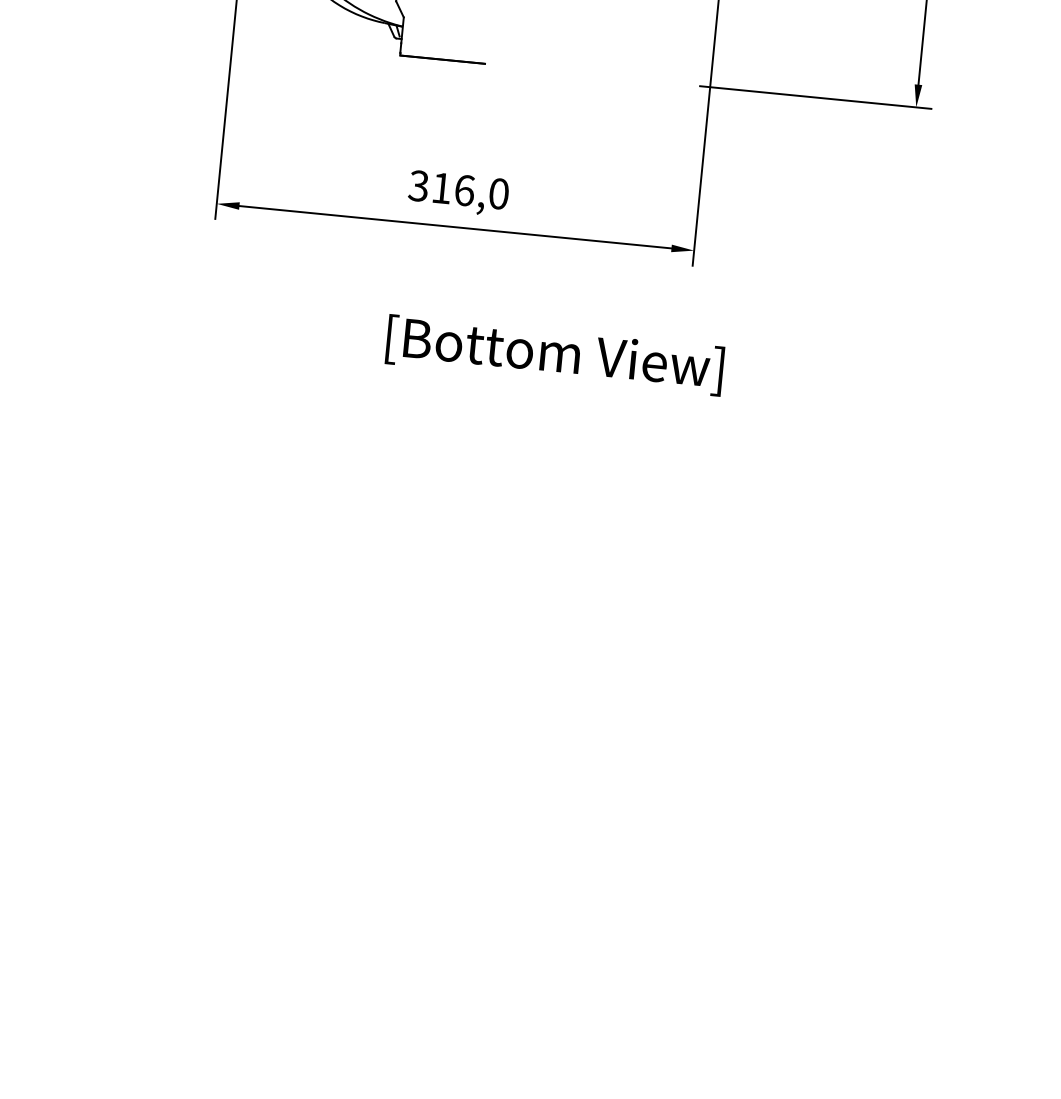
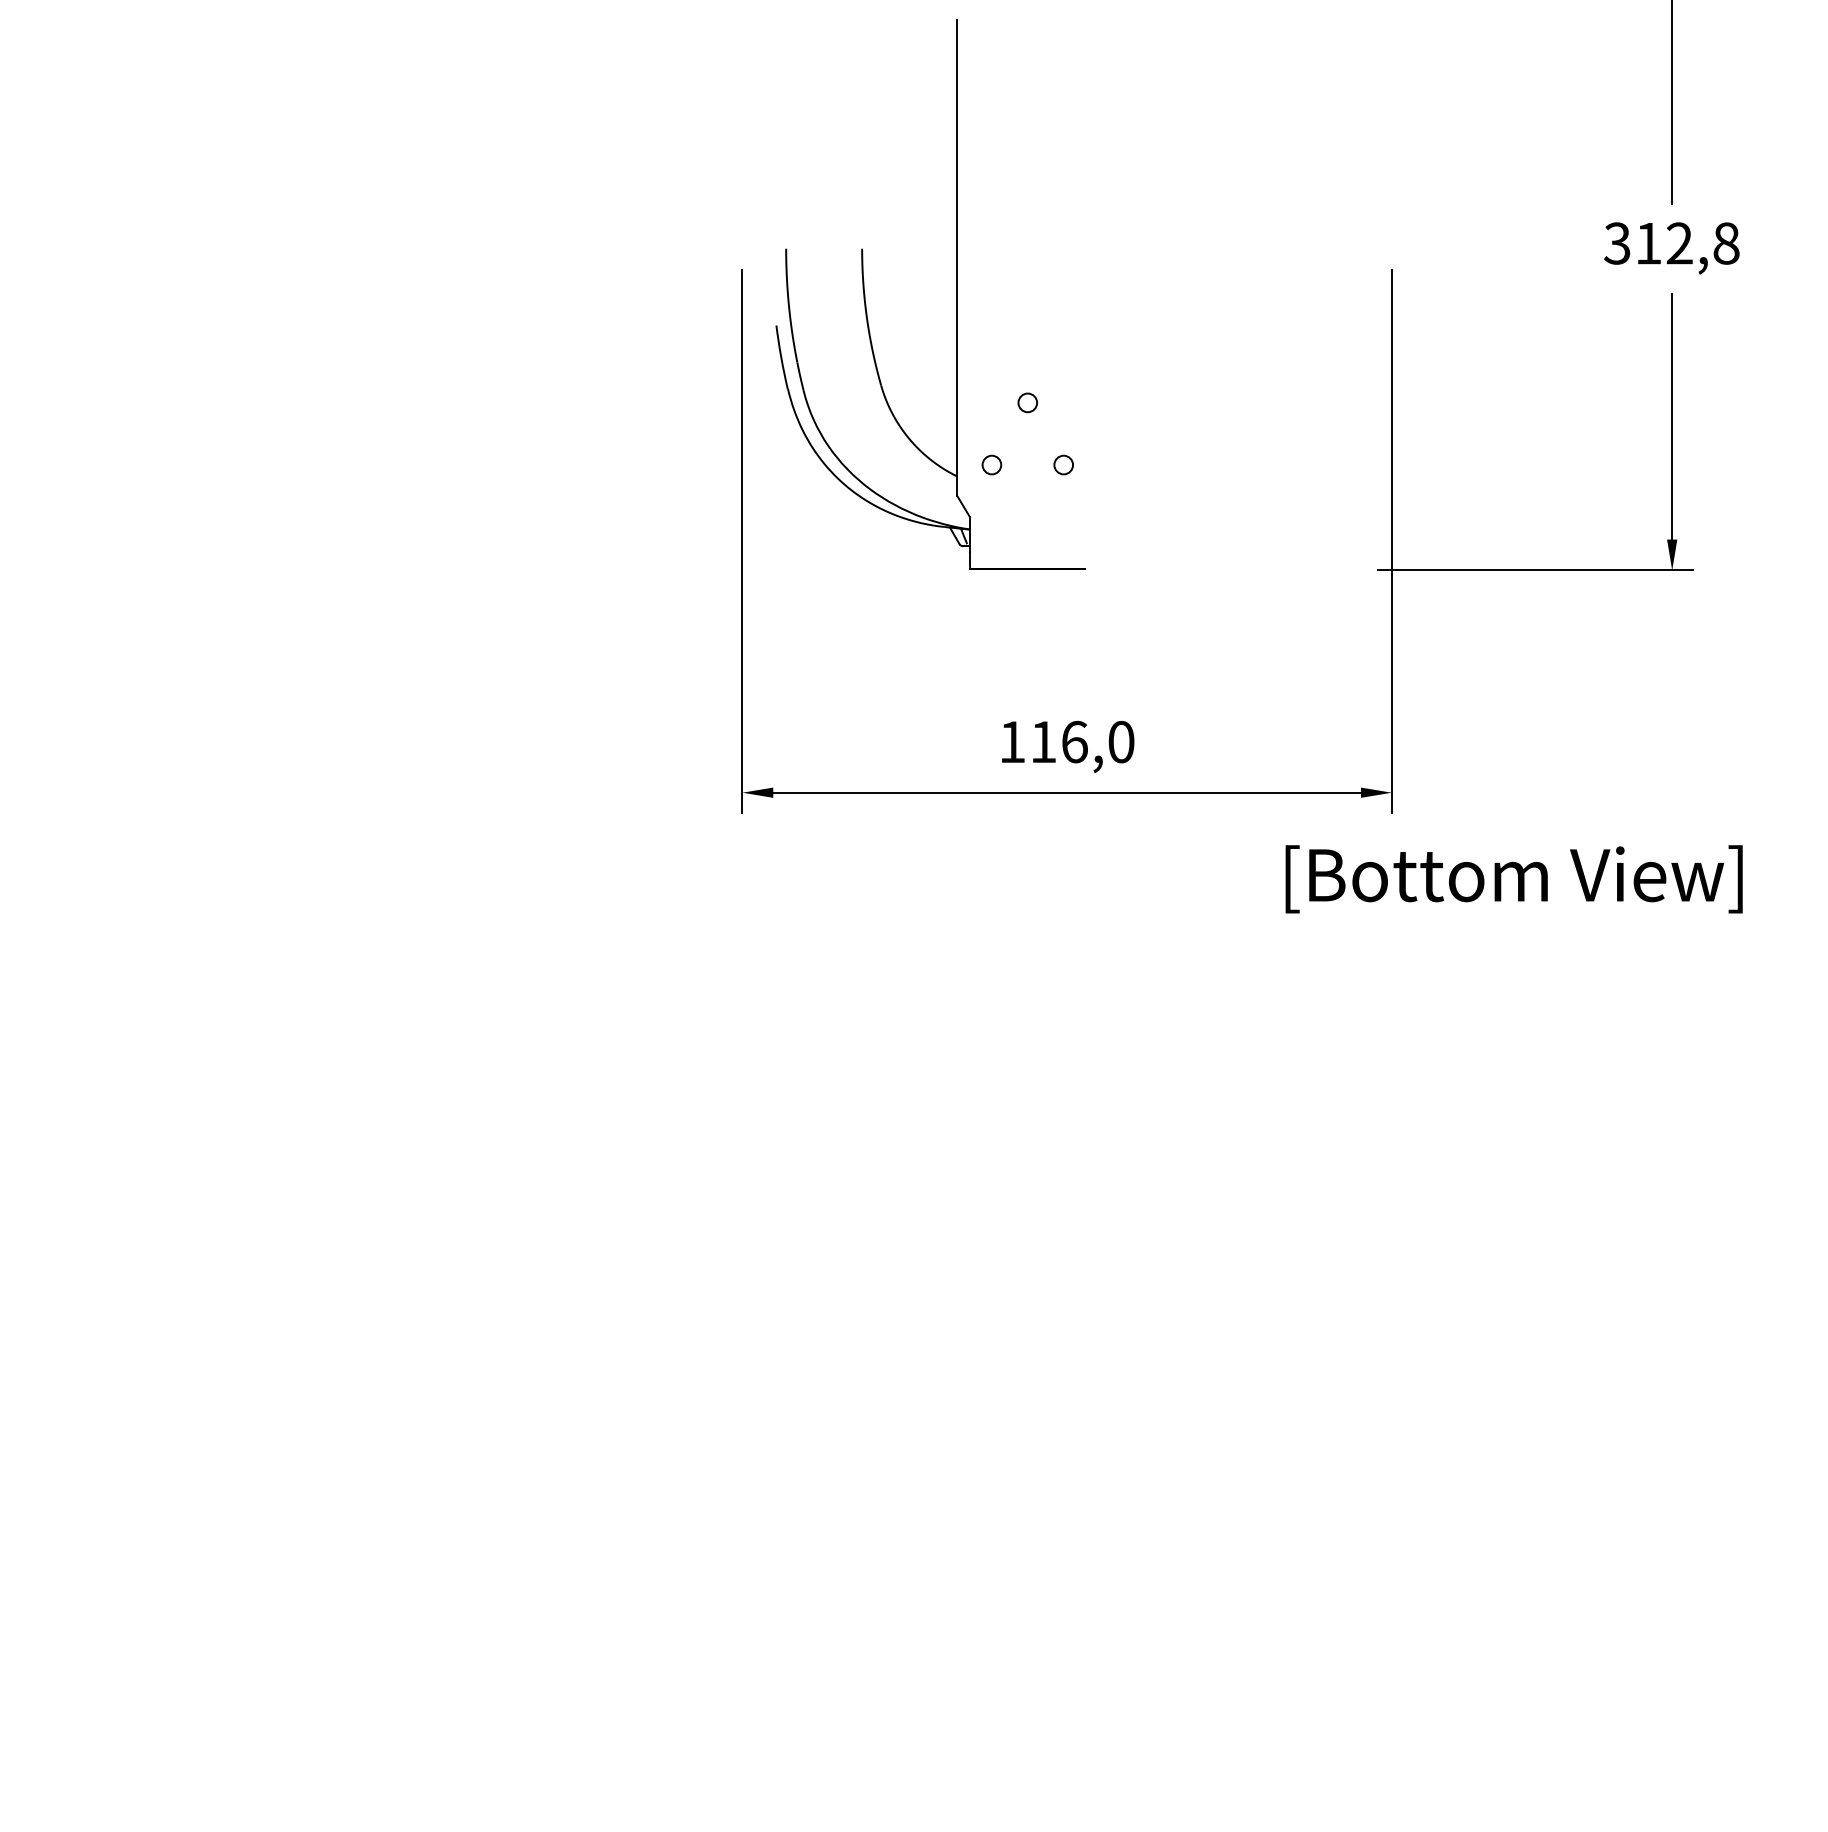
text: (418, 185) -> (1011, 741), 316,0 -> 116,0
text: (554, 355) -> (1513, 879), moved

